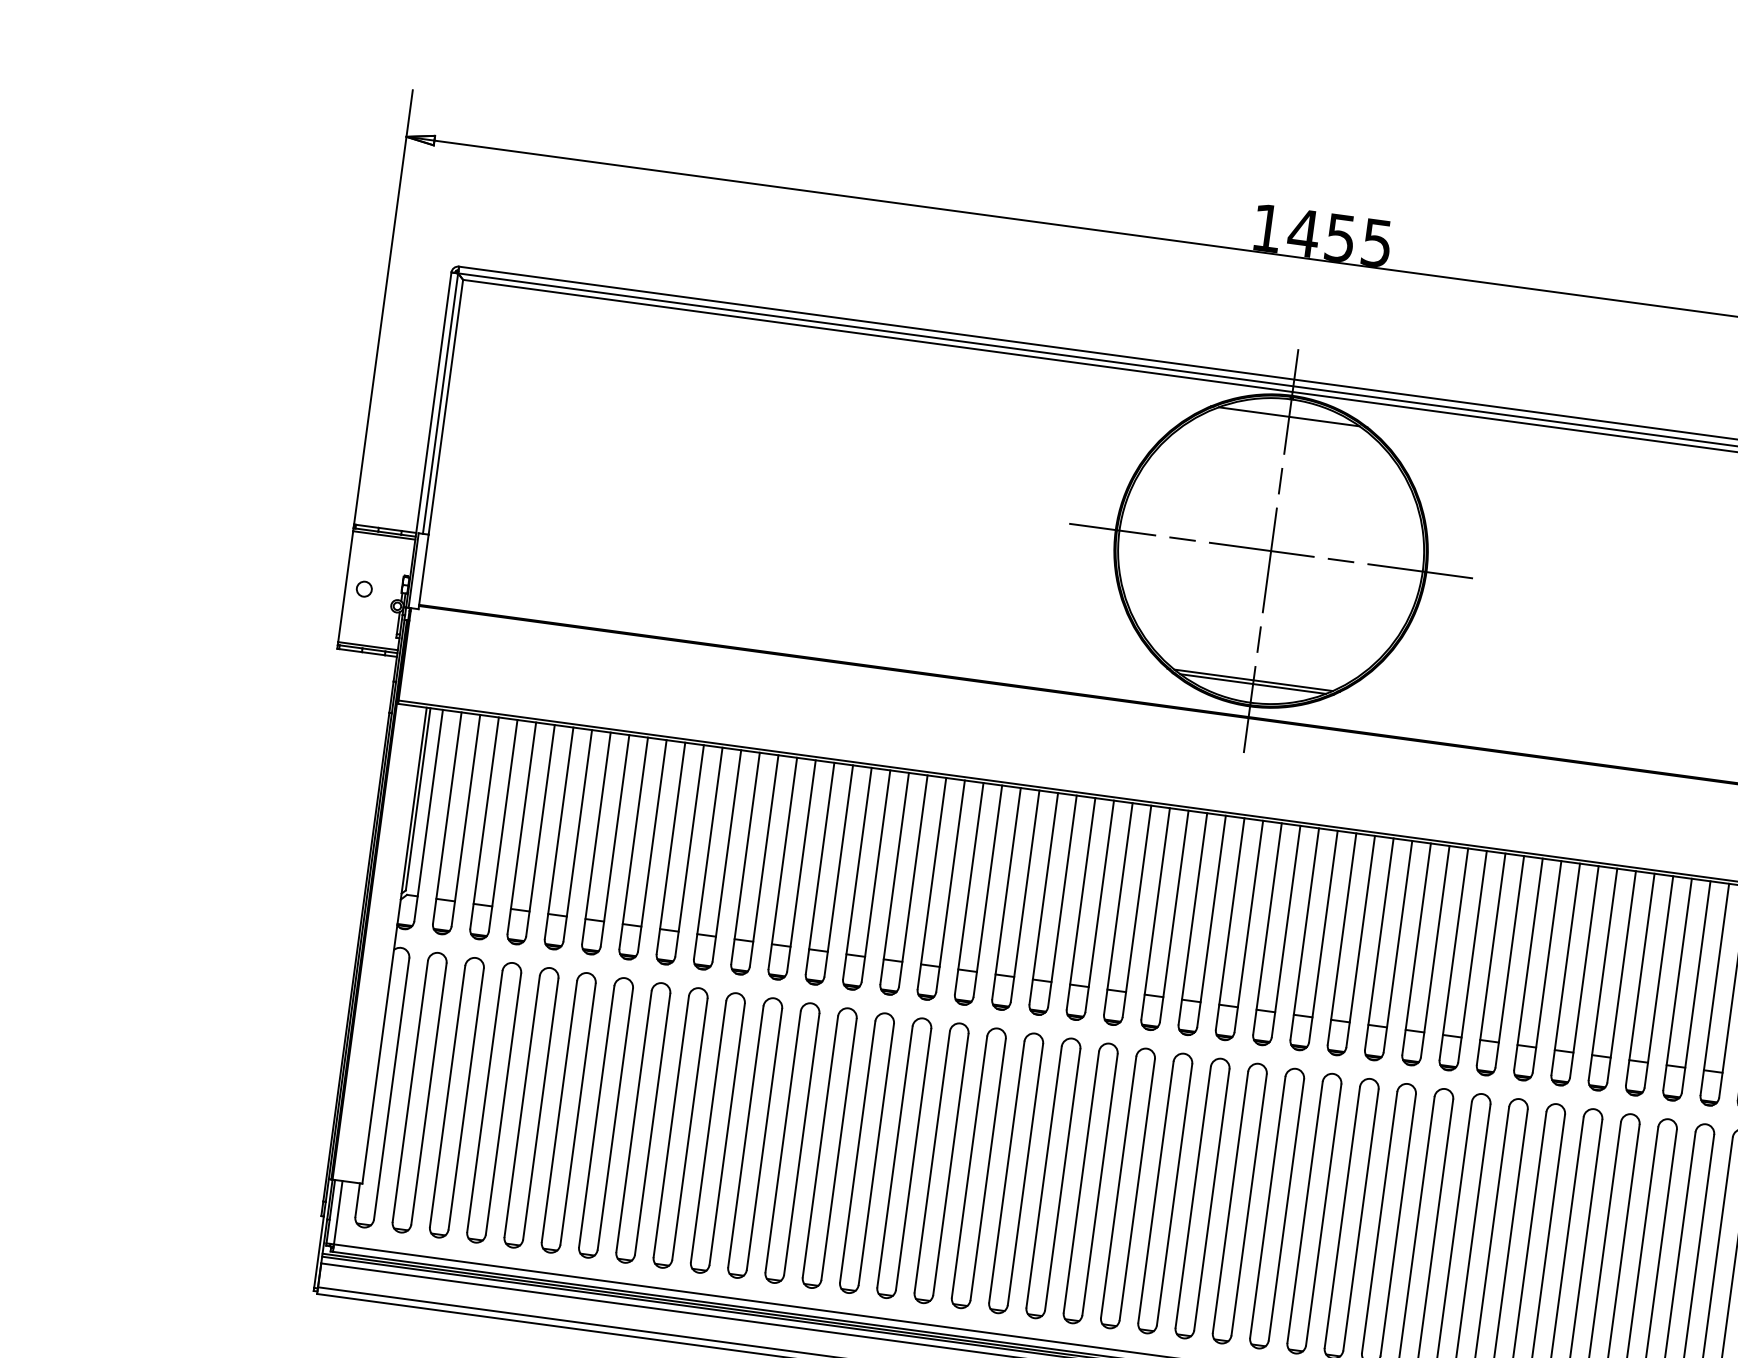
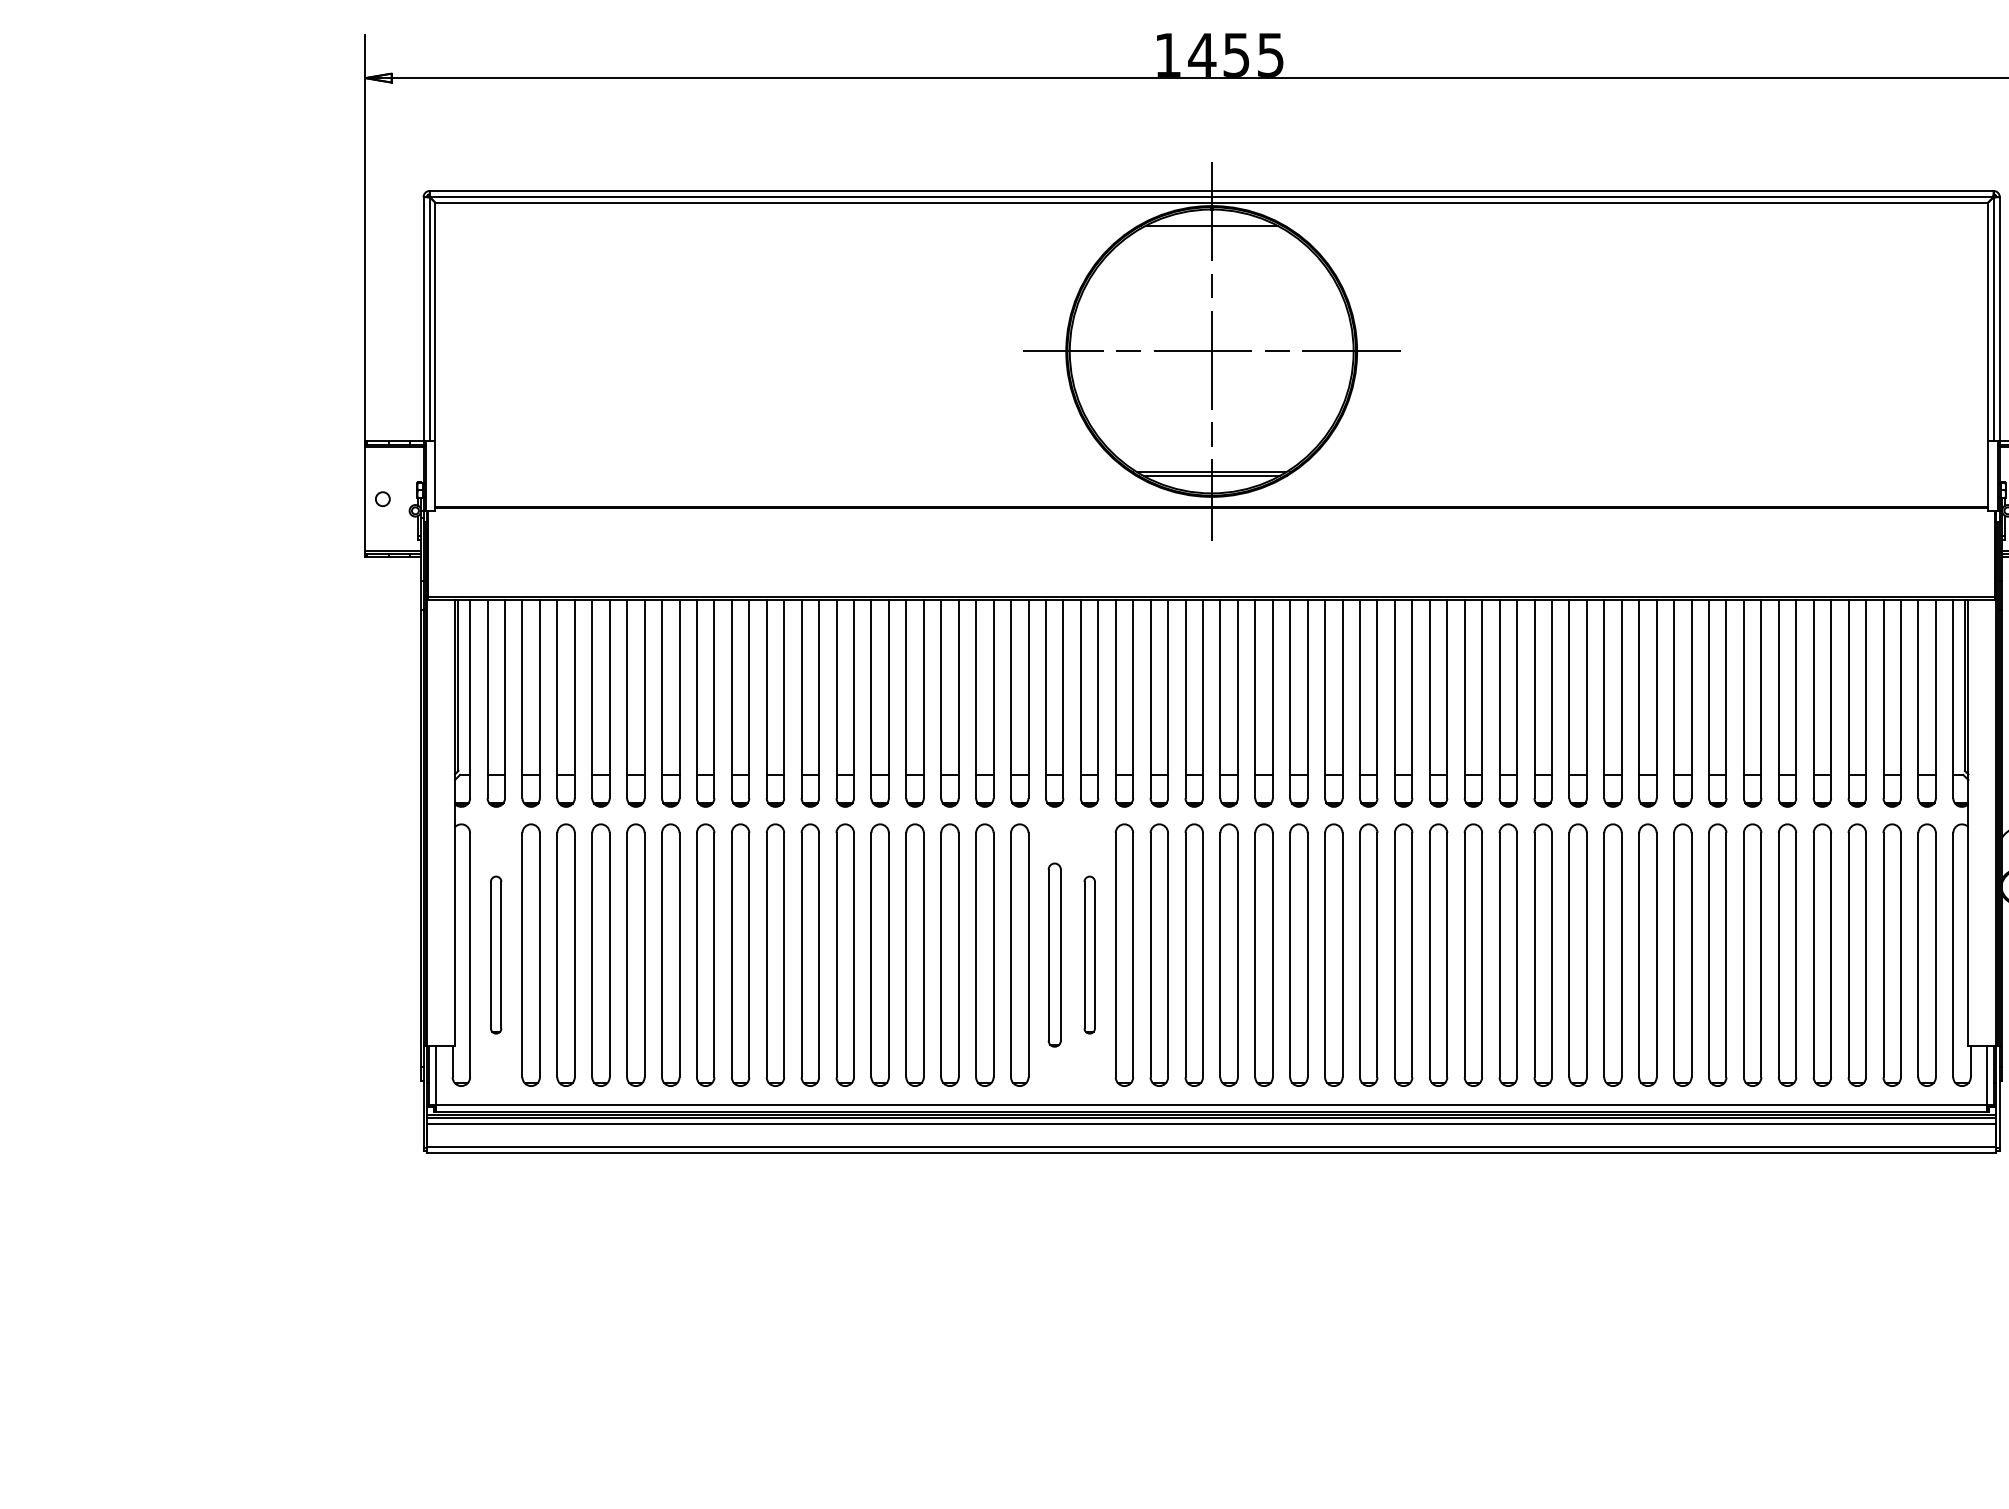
part: (418, 1091) -> (495, 954), size x0.6
part: (1016, 1172) -> (1054, 954), size x0.7
part: (1053, 1177) -> (1089, 954), size x0.6

